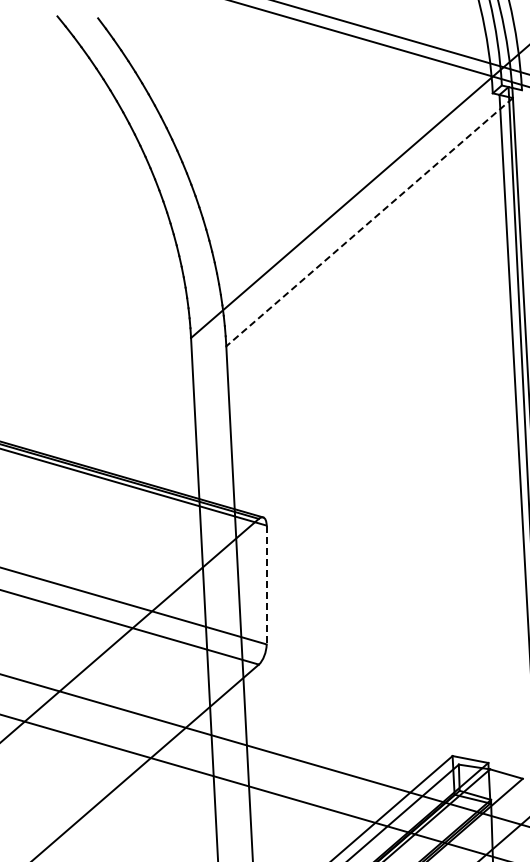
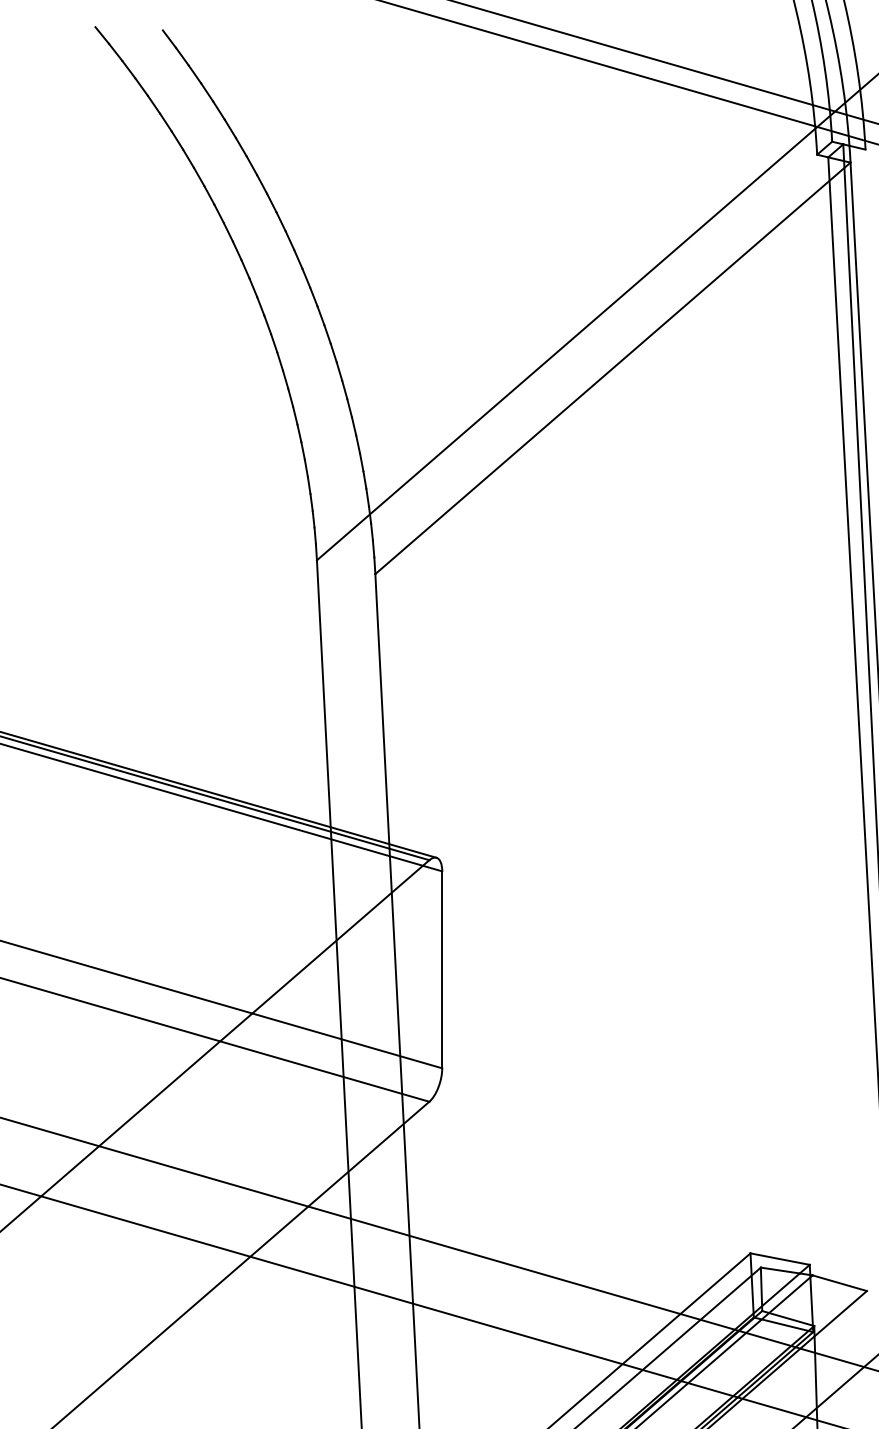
line: (369, 222) -> (612, 368), dashed -> solid
line: (266, 585) -> (441, 970), dashed -> solid

